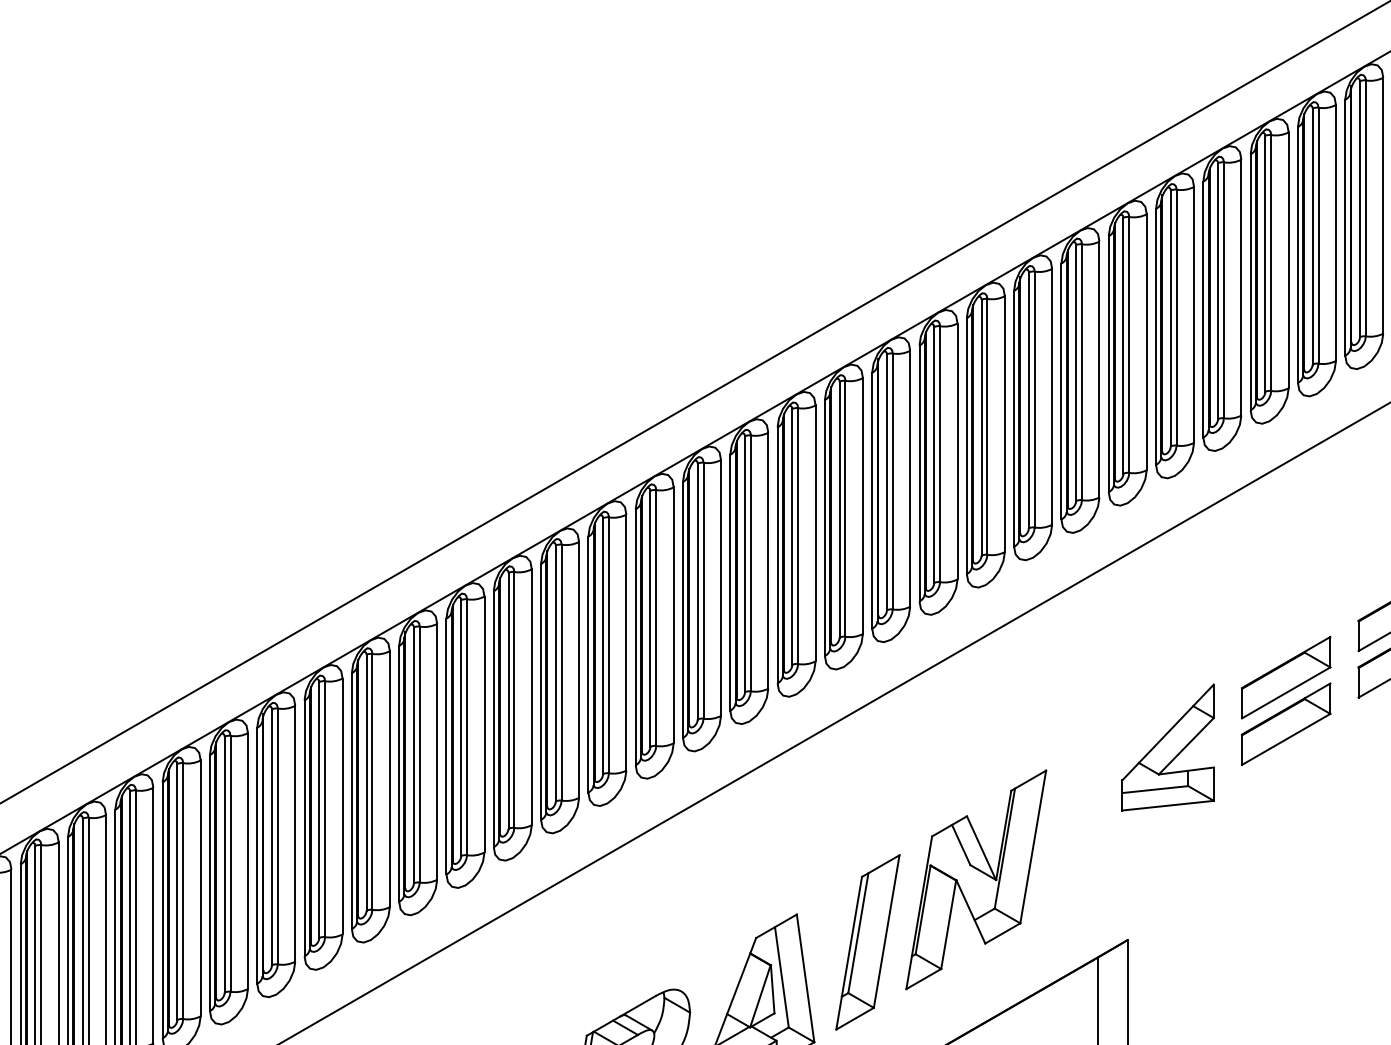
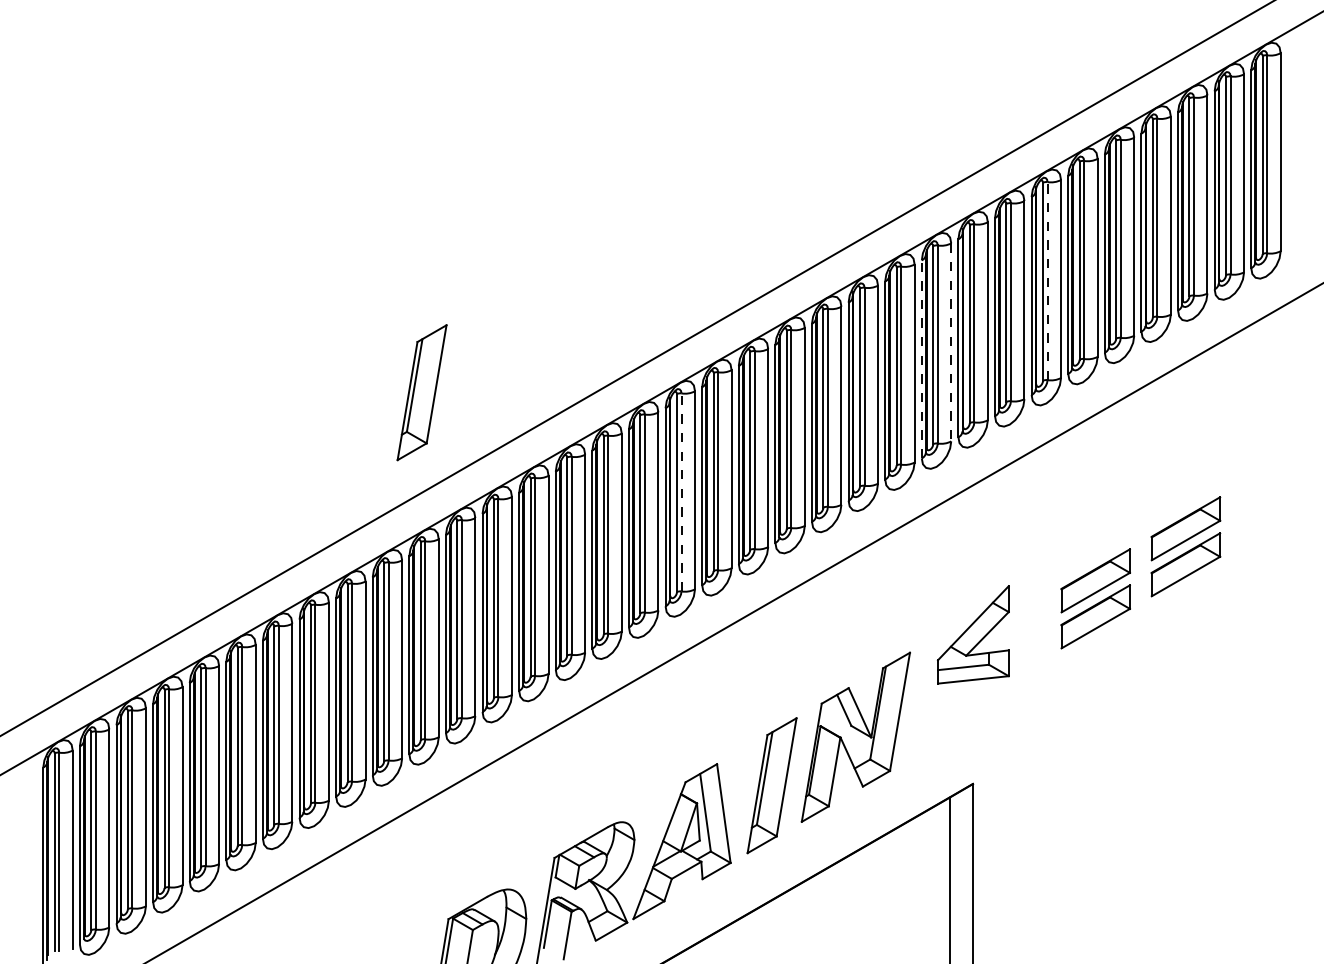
line: (1223, 289) -> (1047, 280), solid -> dashed
line: (1099, 369) -> (951, 342), solid -> dashed
line: (1061, 390) -> (921, 358), solid -> dashed
part: (414, 434) -> (421, 392), added
line: (750, 562) -> (681, 491), solid -> dashed
part: (1168, 747) -> (973, 634), moved

